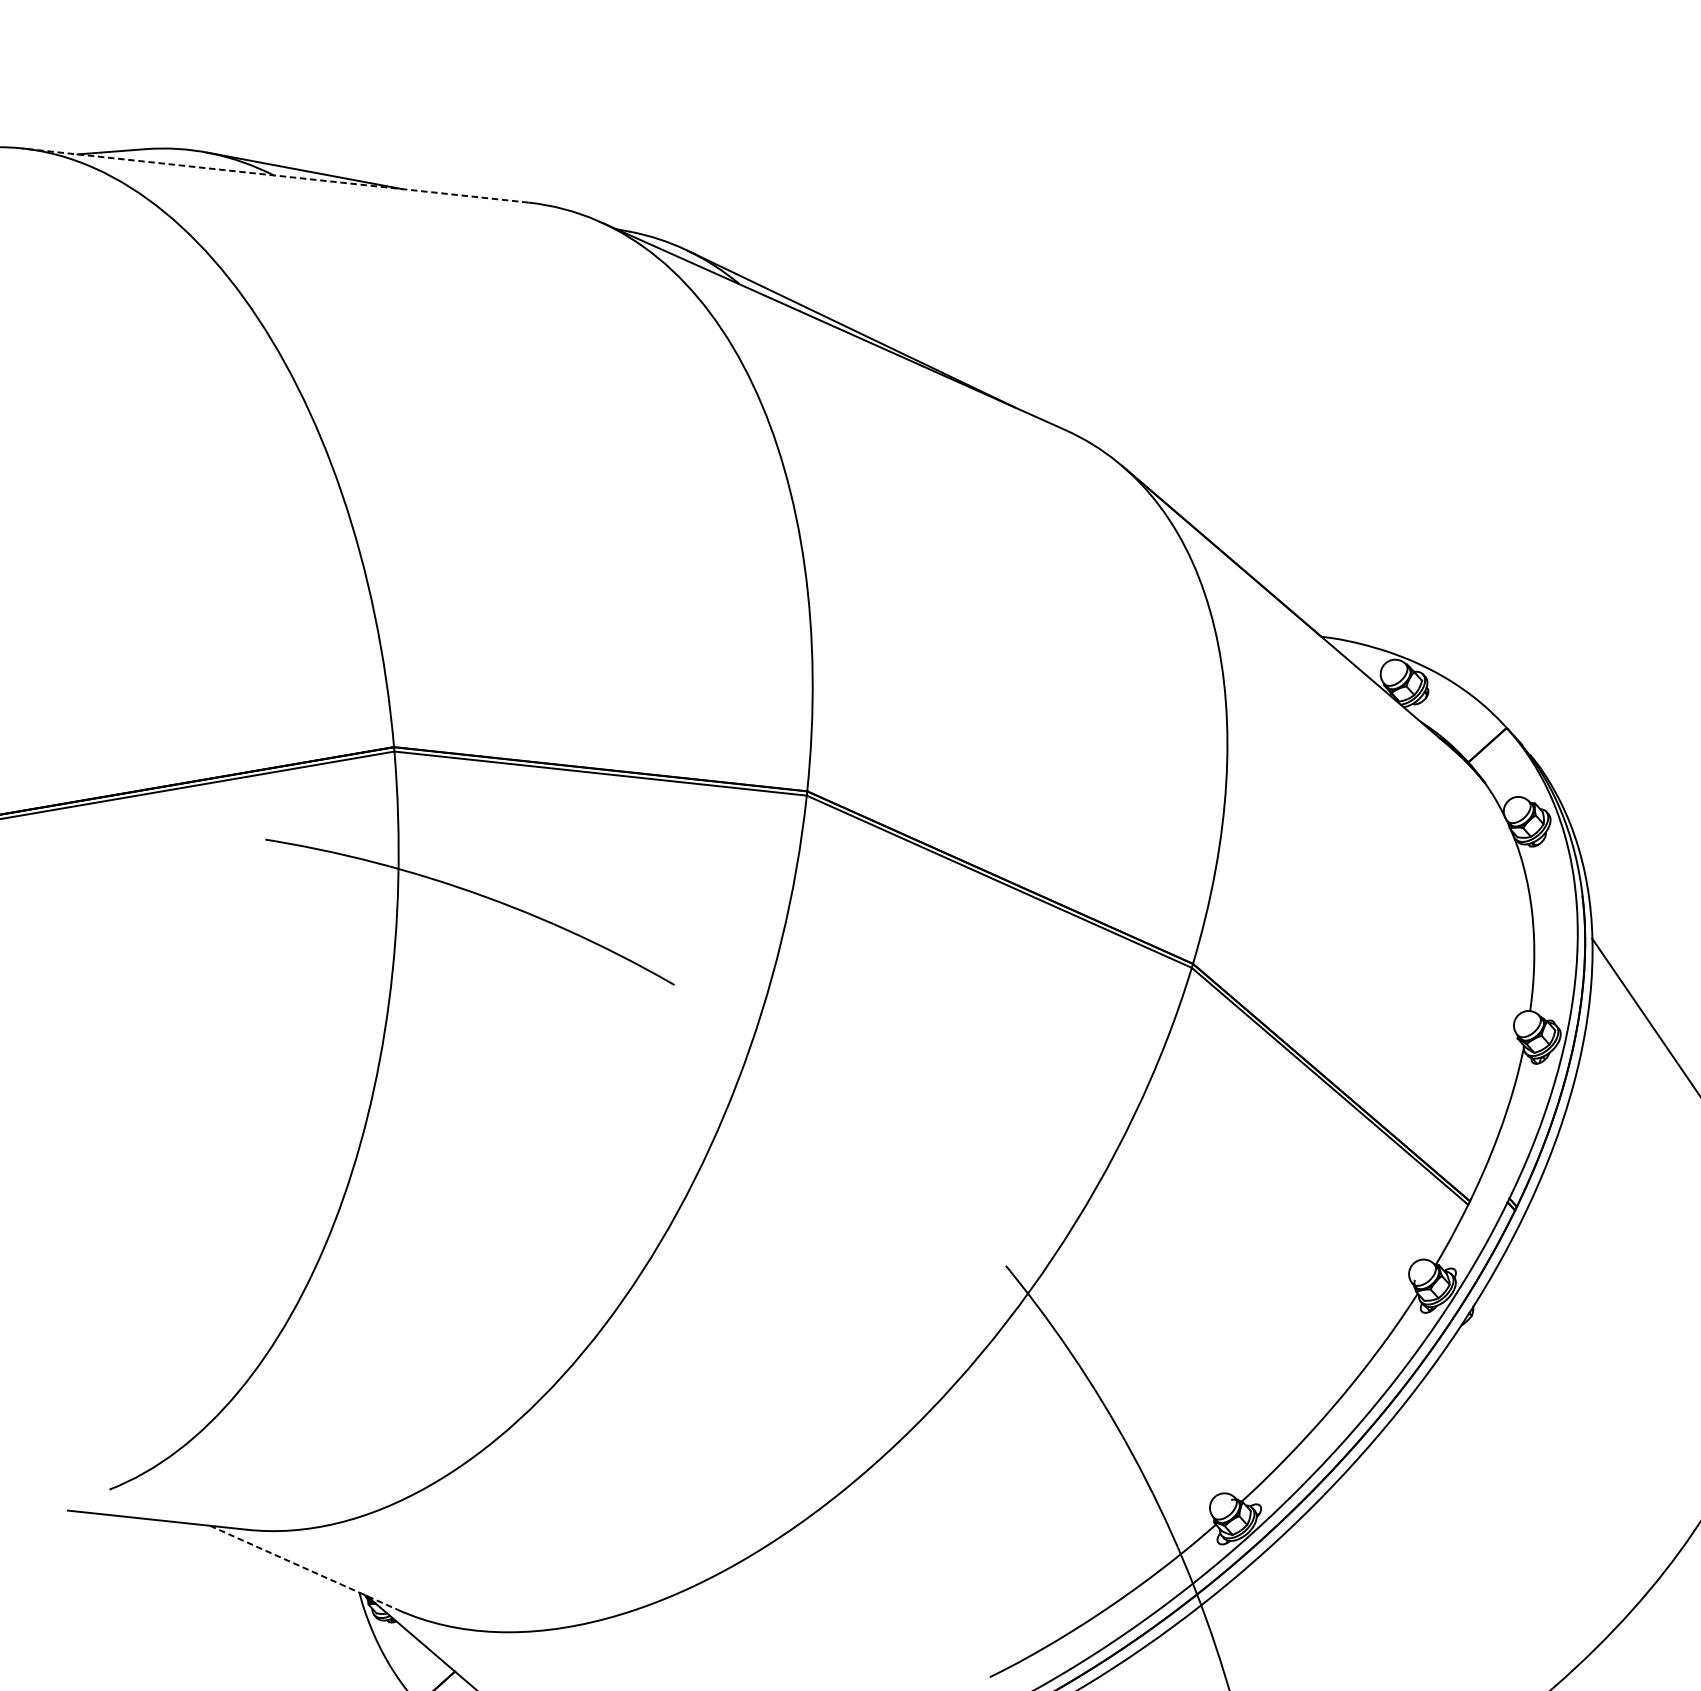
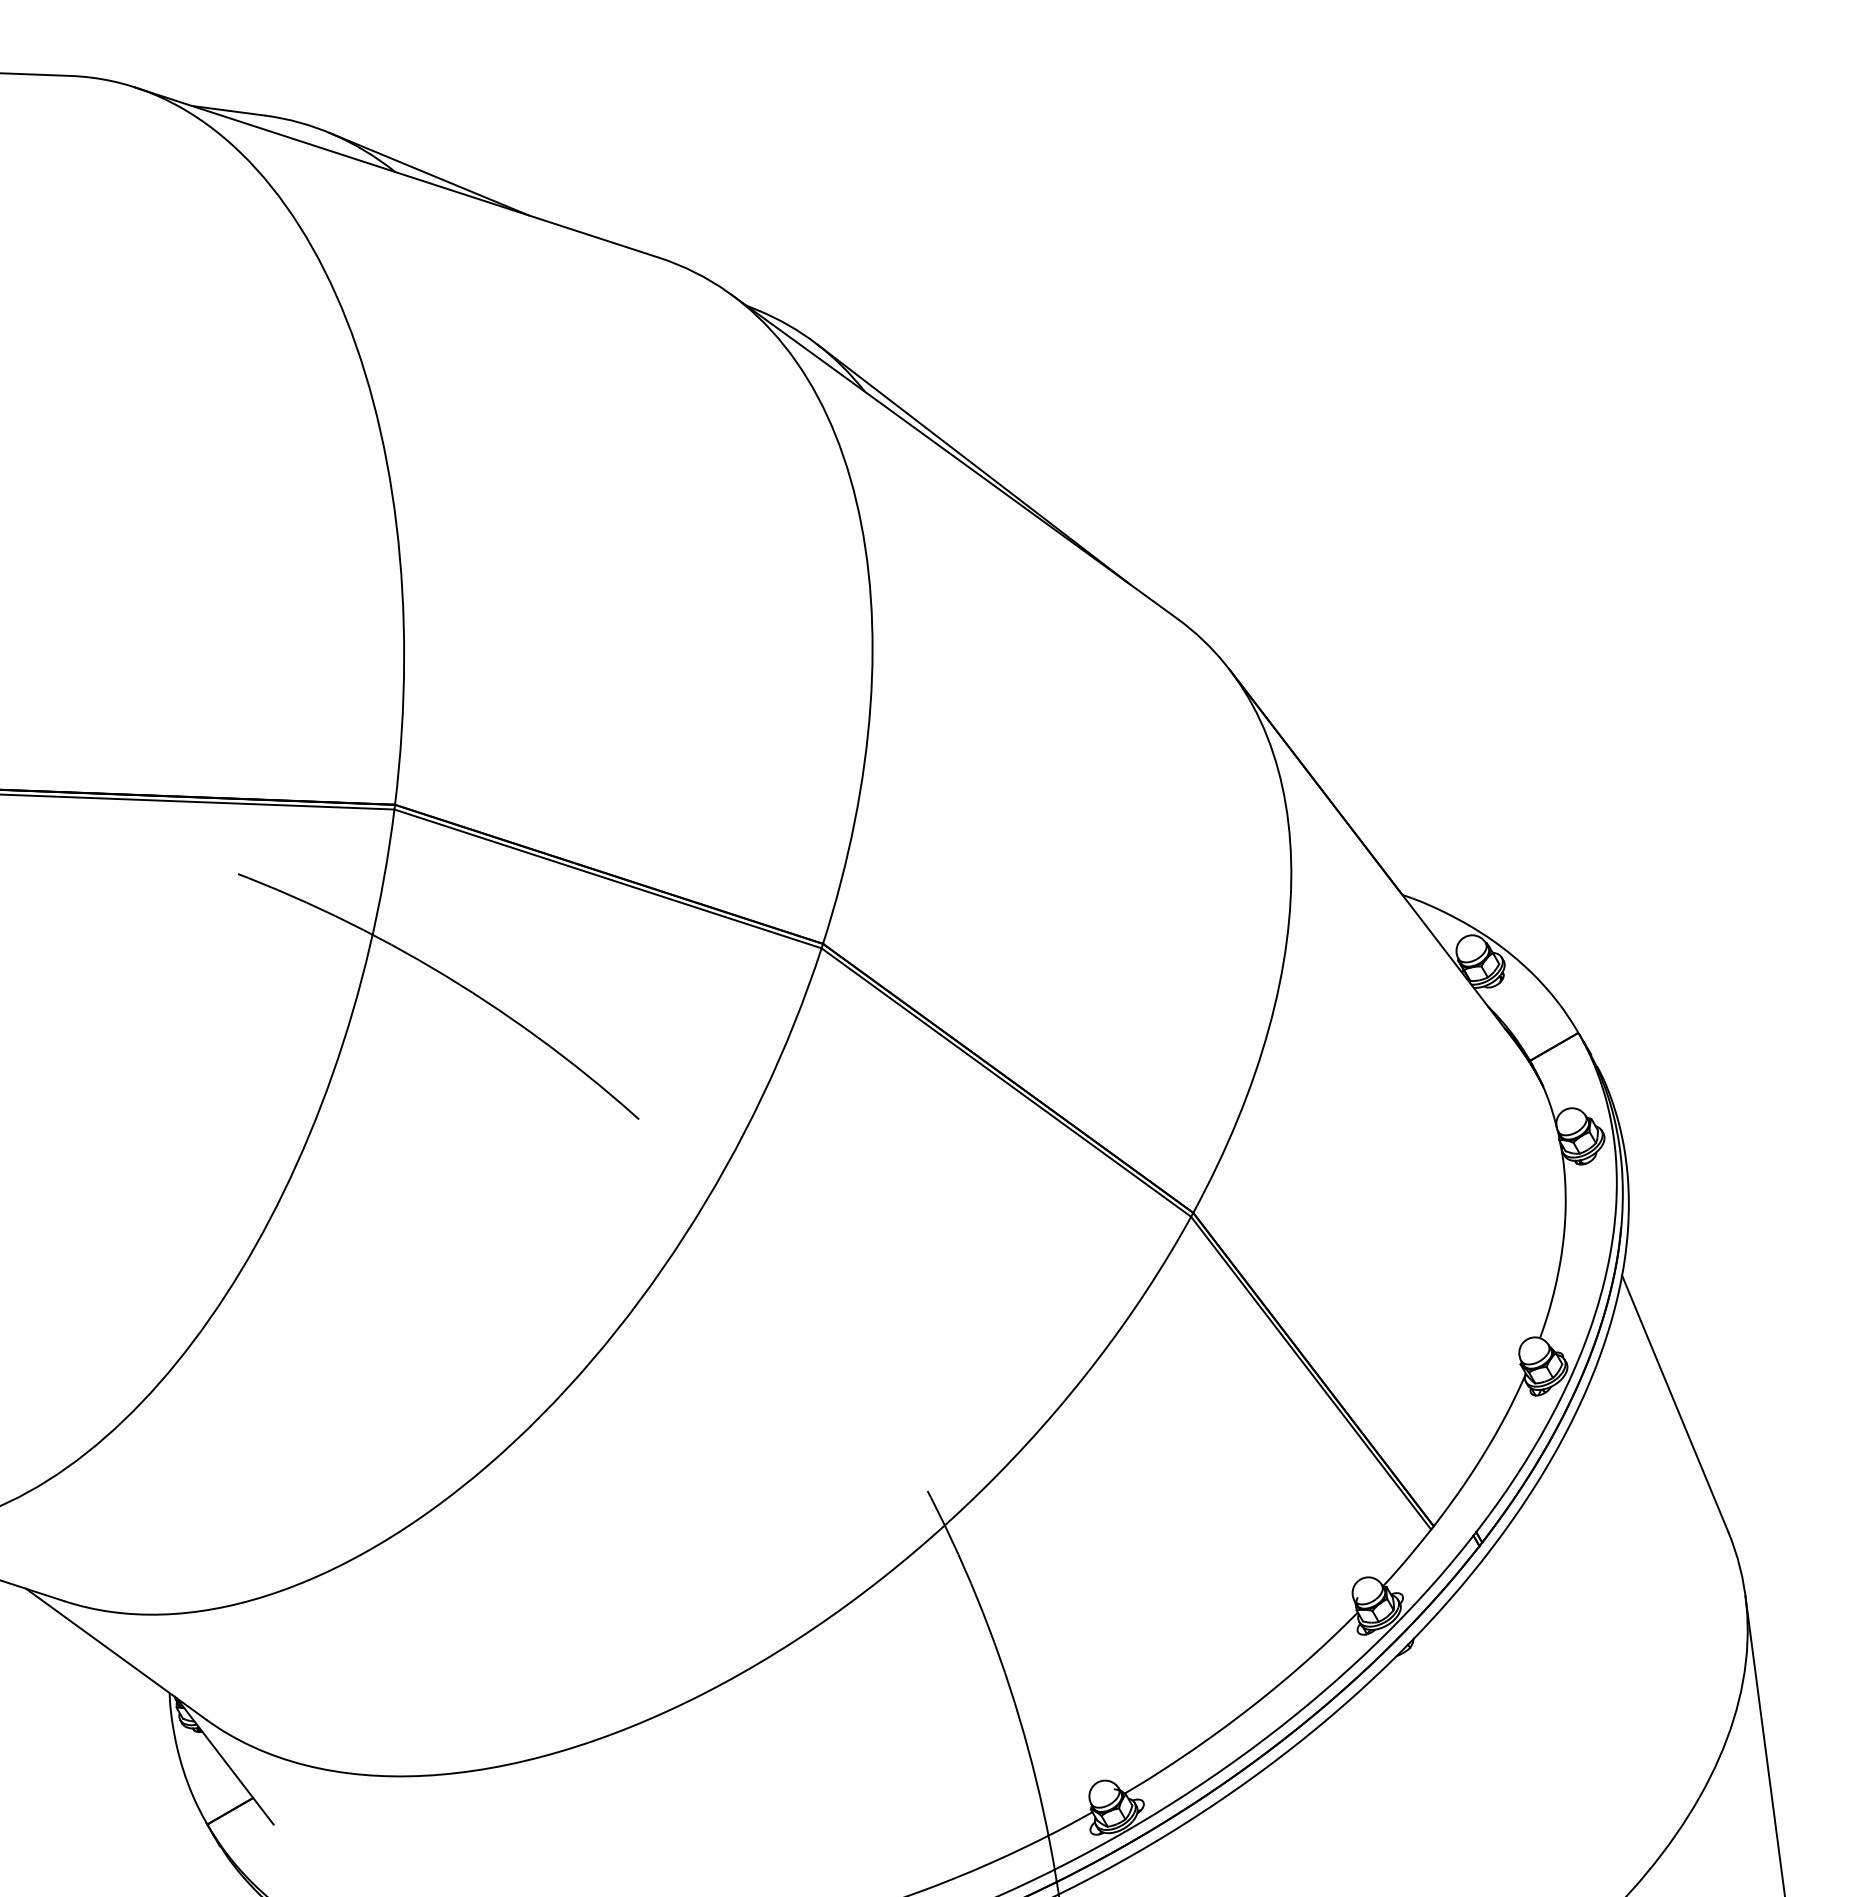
line: (274, 175) -> (396, 172), dashed -> solid
line: (304, 1567) -> (116, 1654), dashed -> solid

